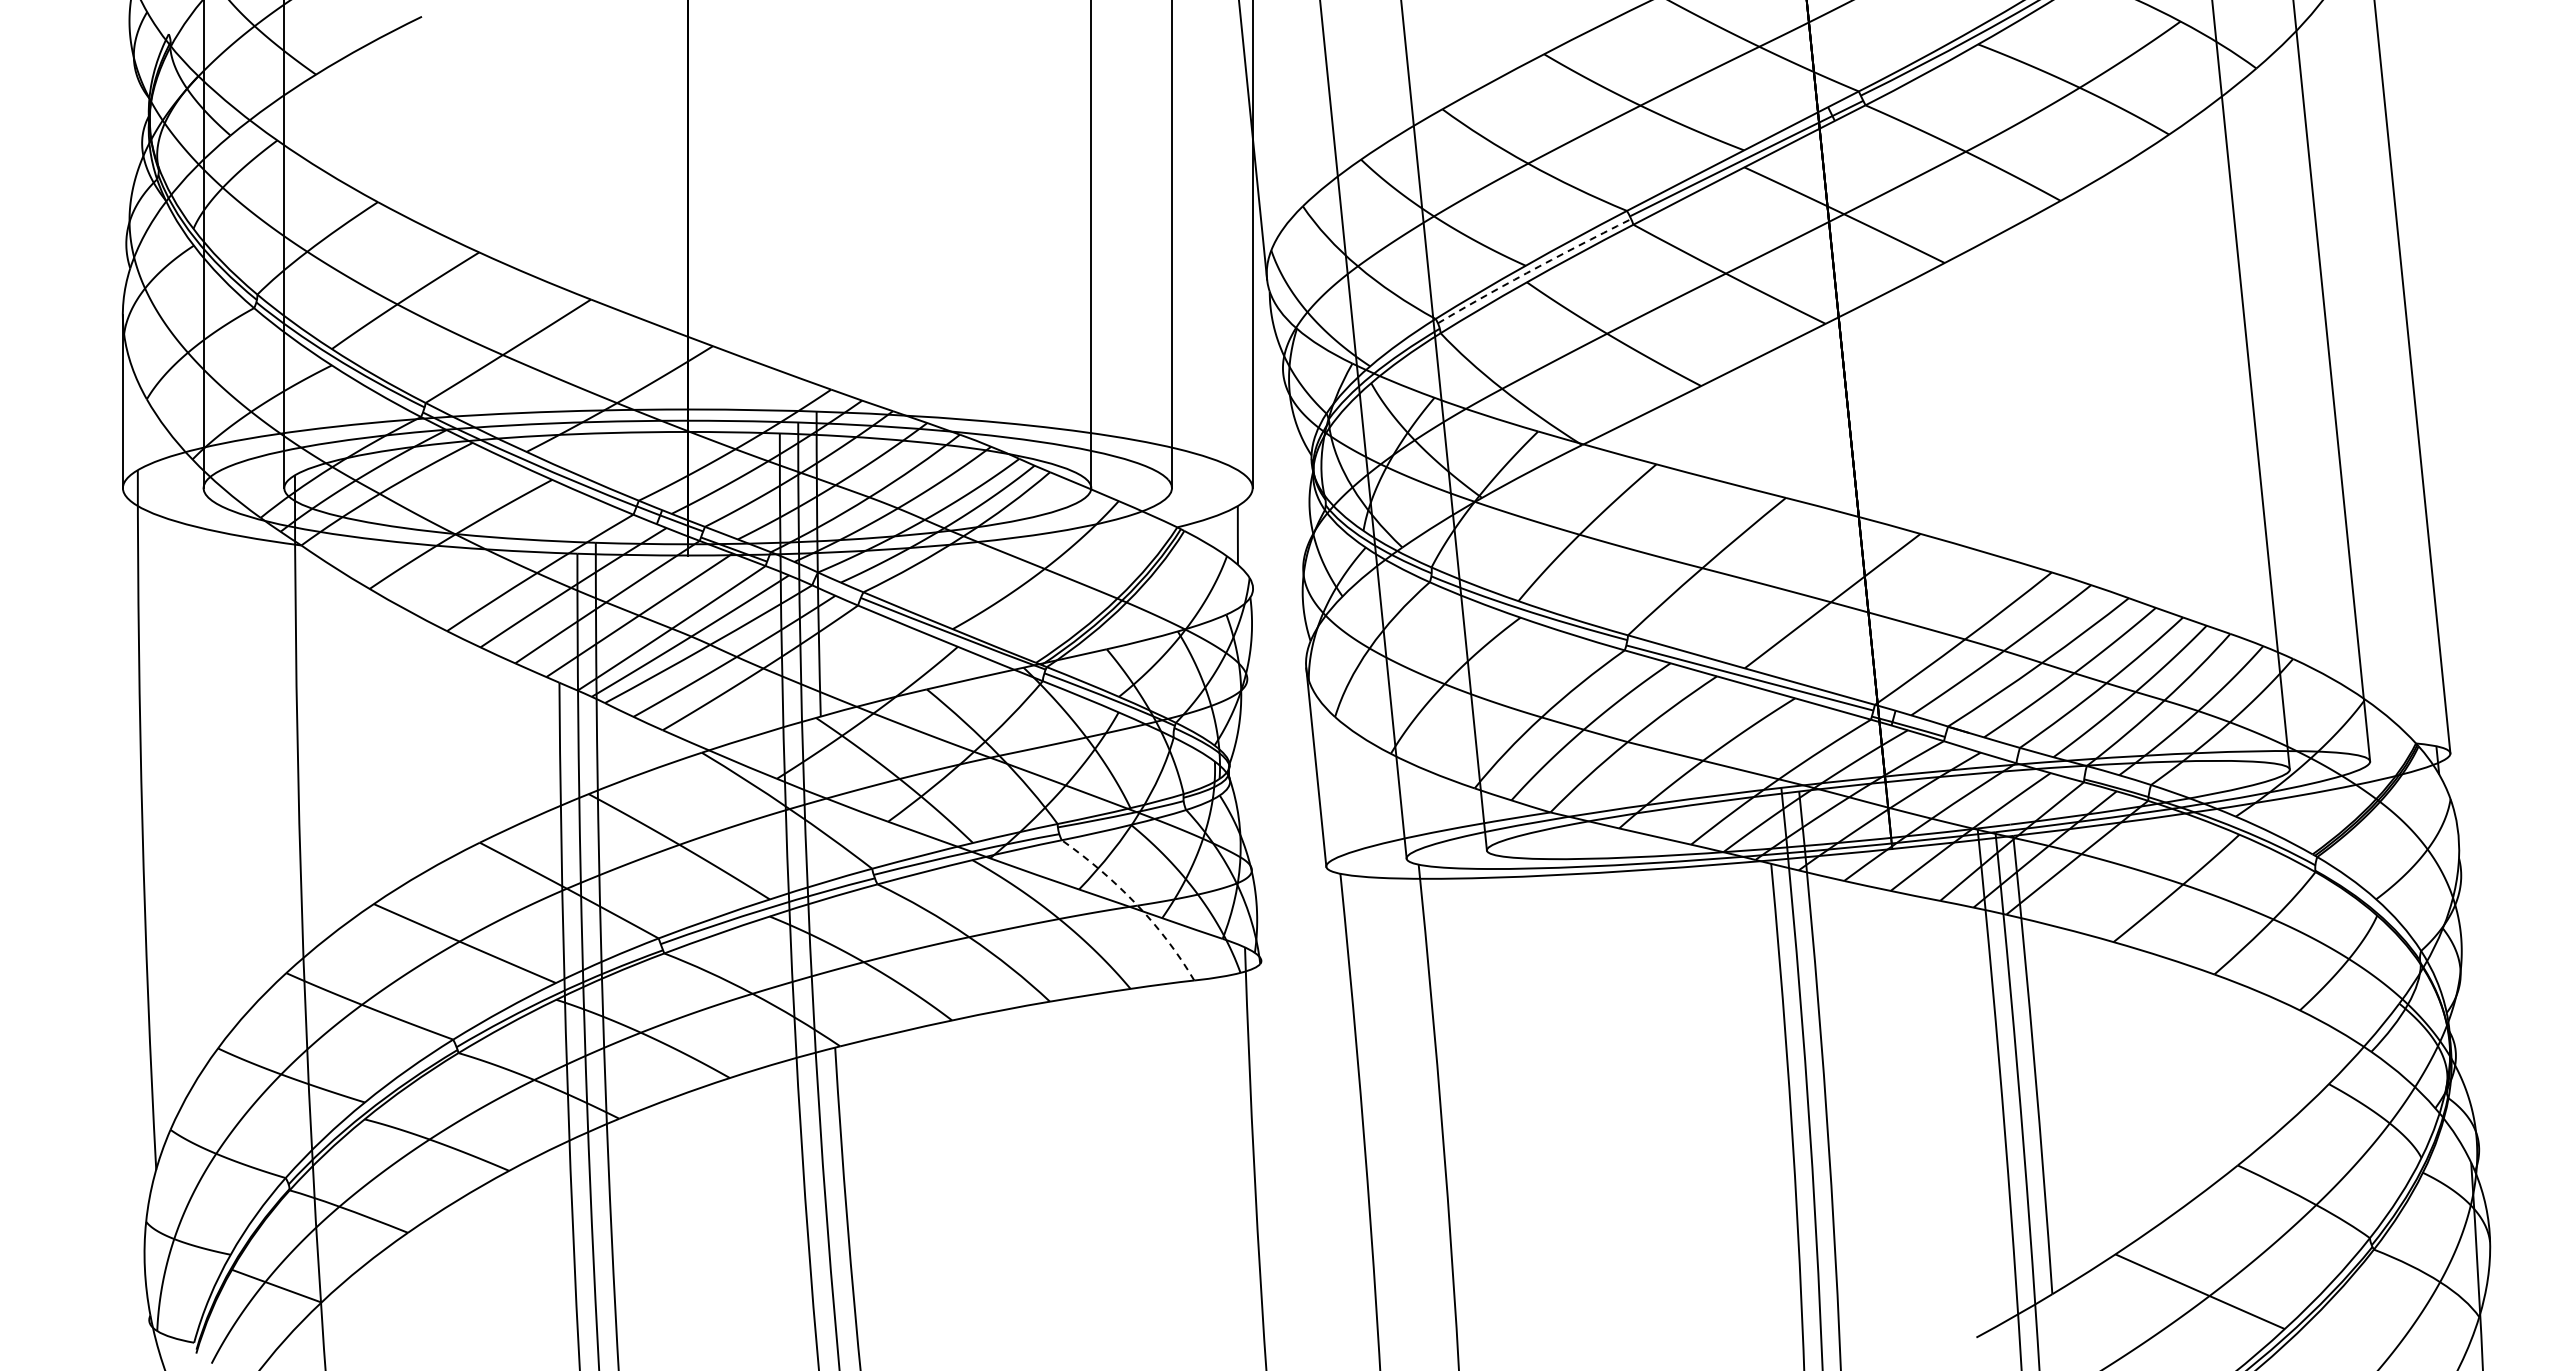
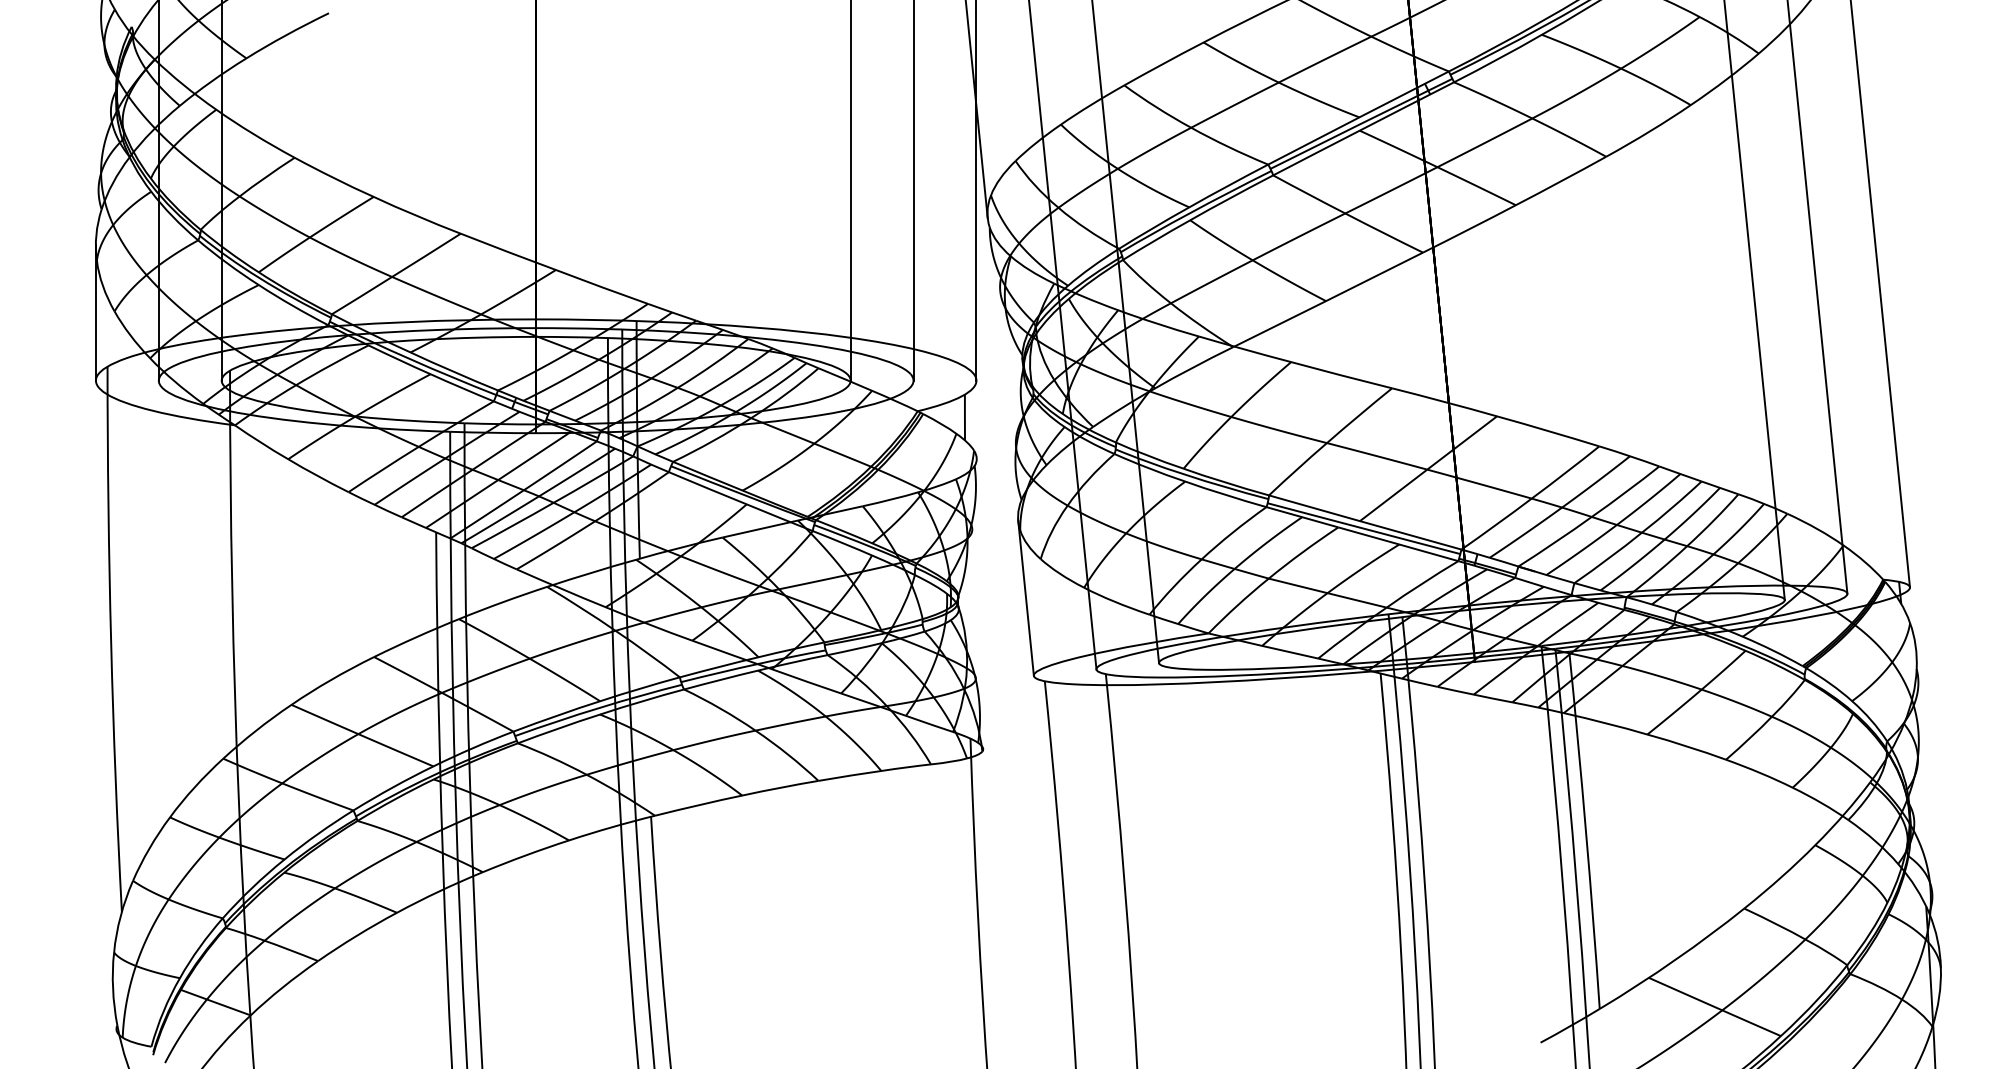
arc: (1532, 270) -> (1194, 211), dashed -> solid
arc: (1135, 903) -> (885, 704), dashed -> solid

